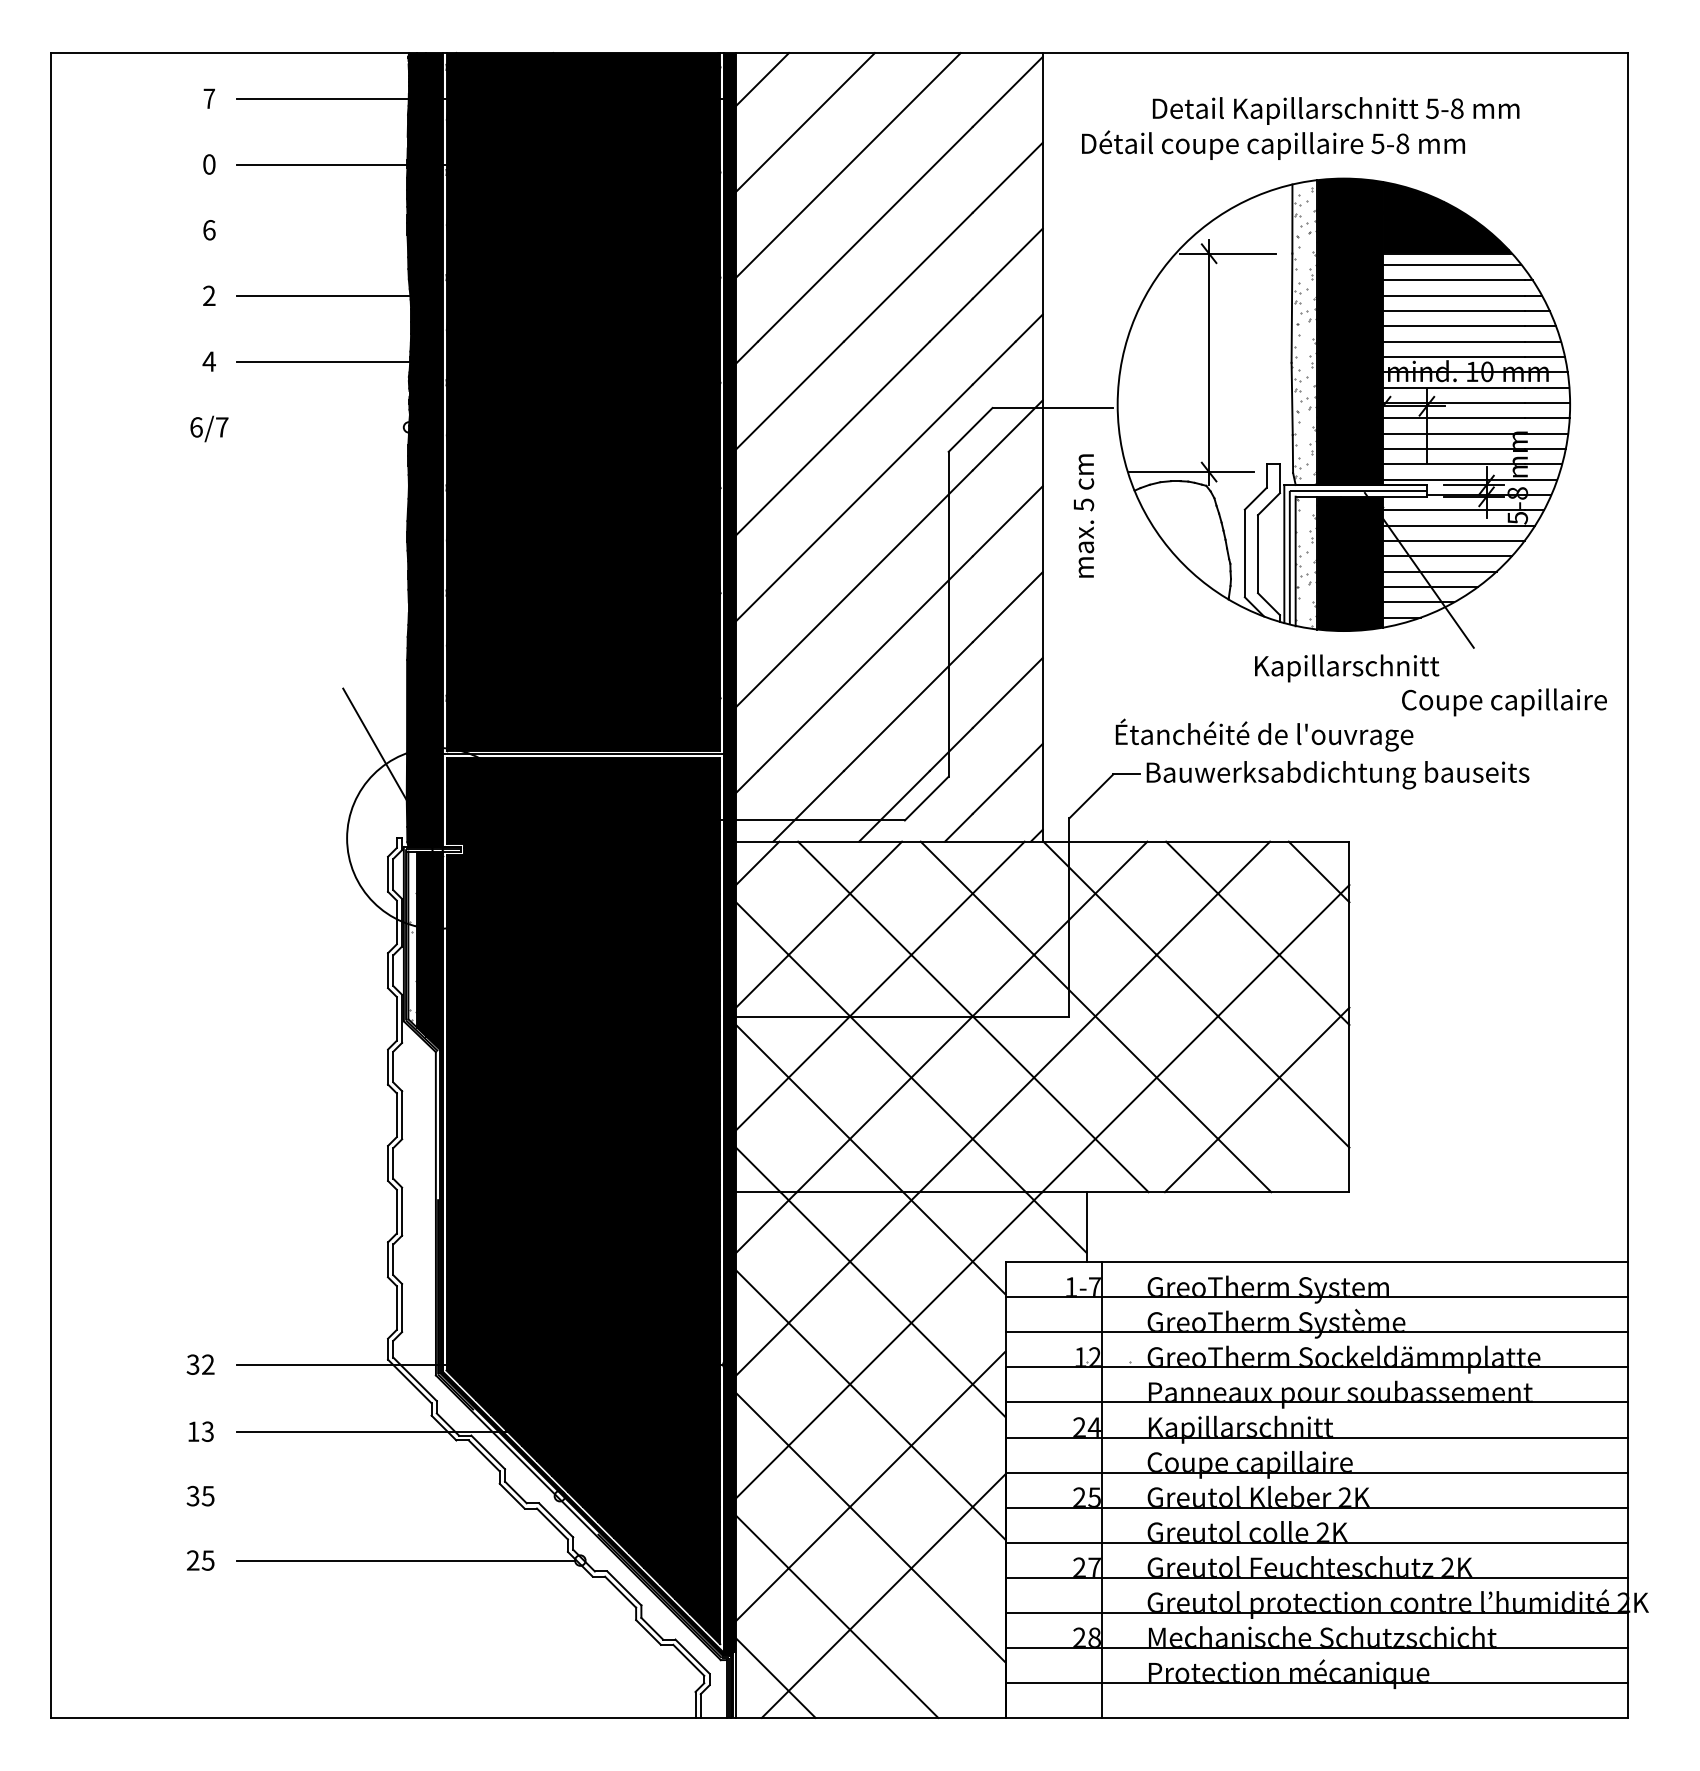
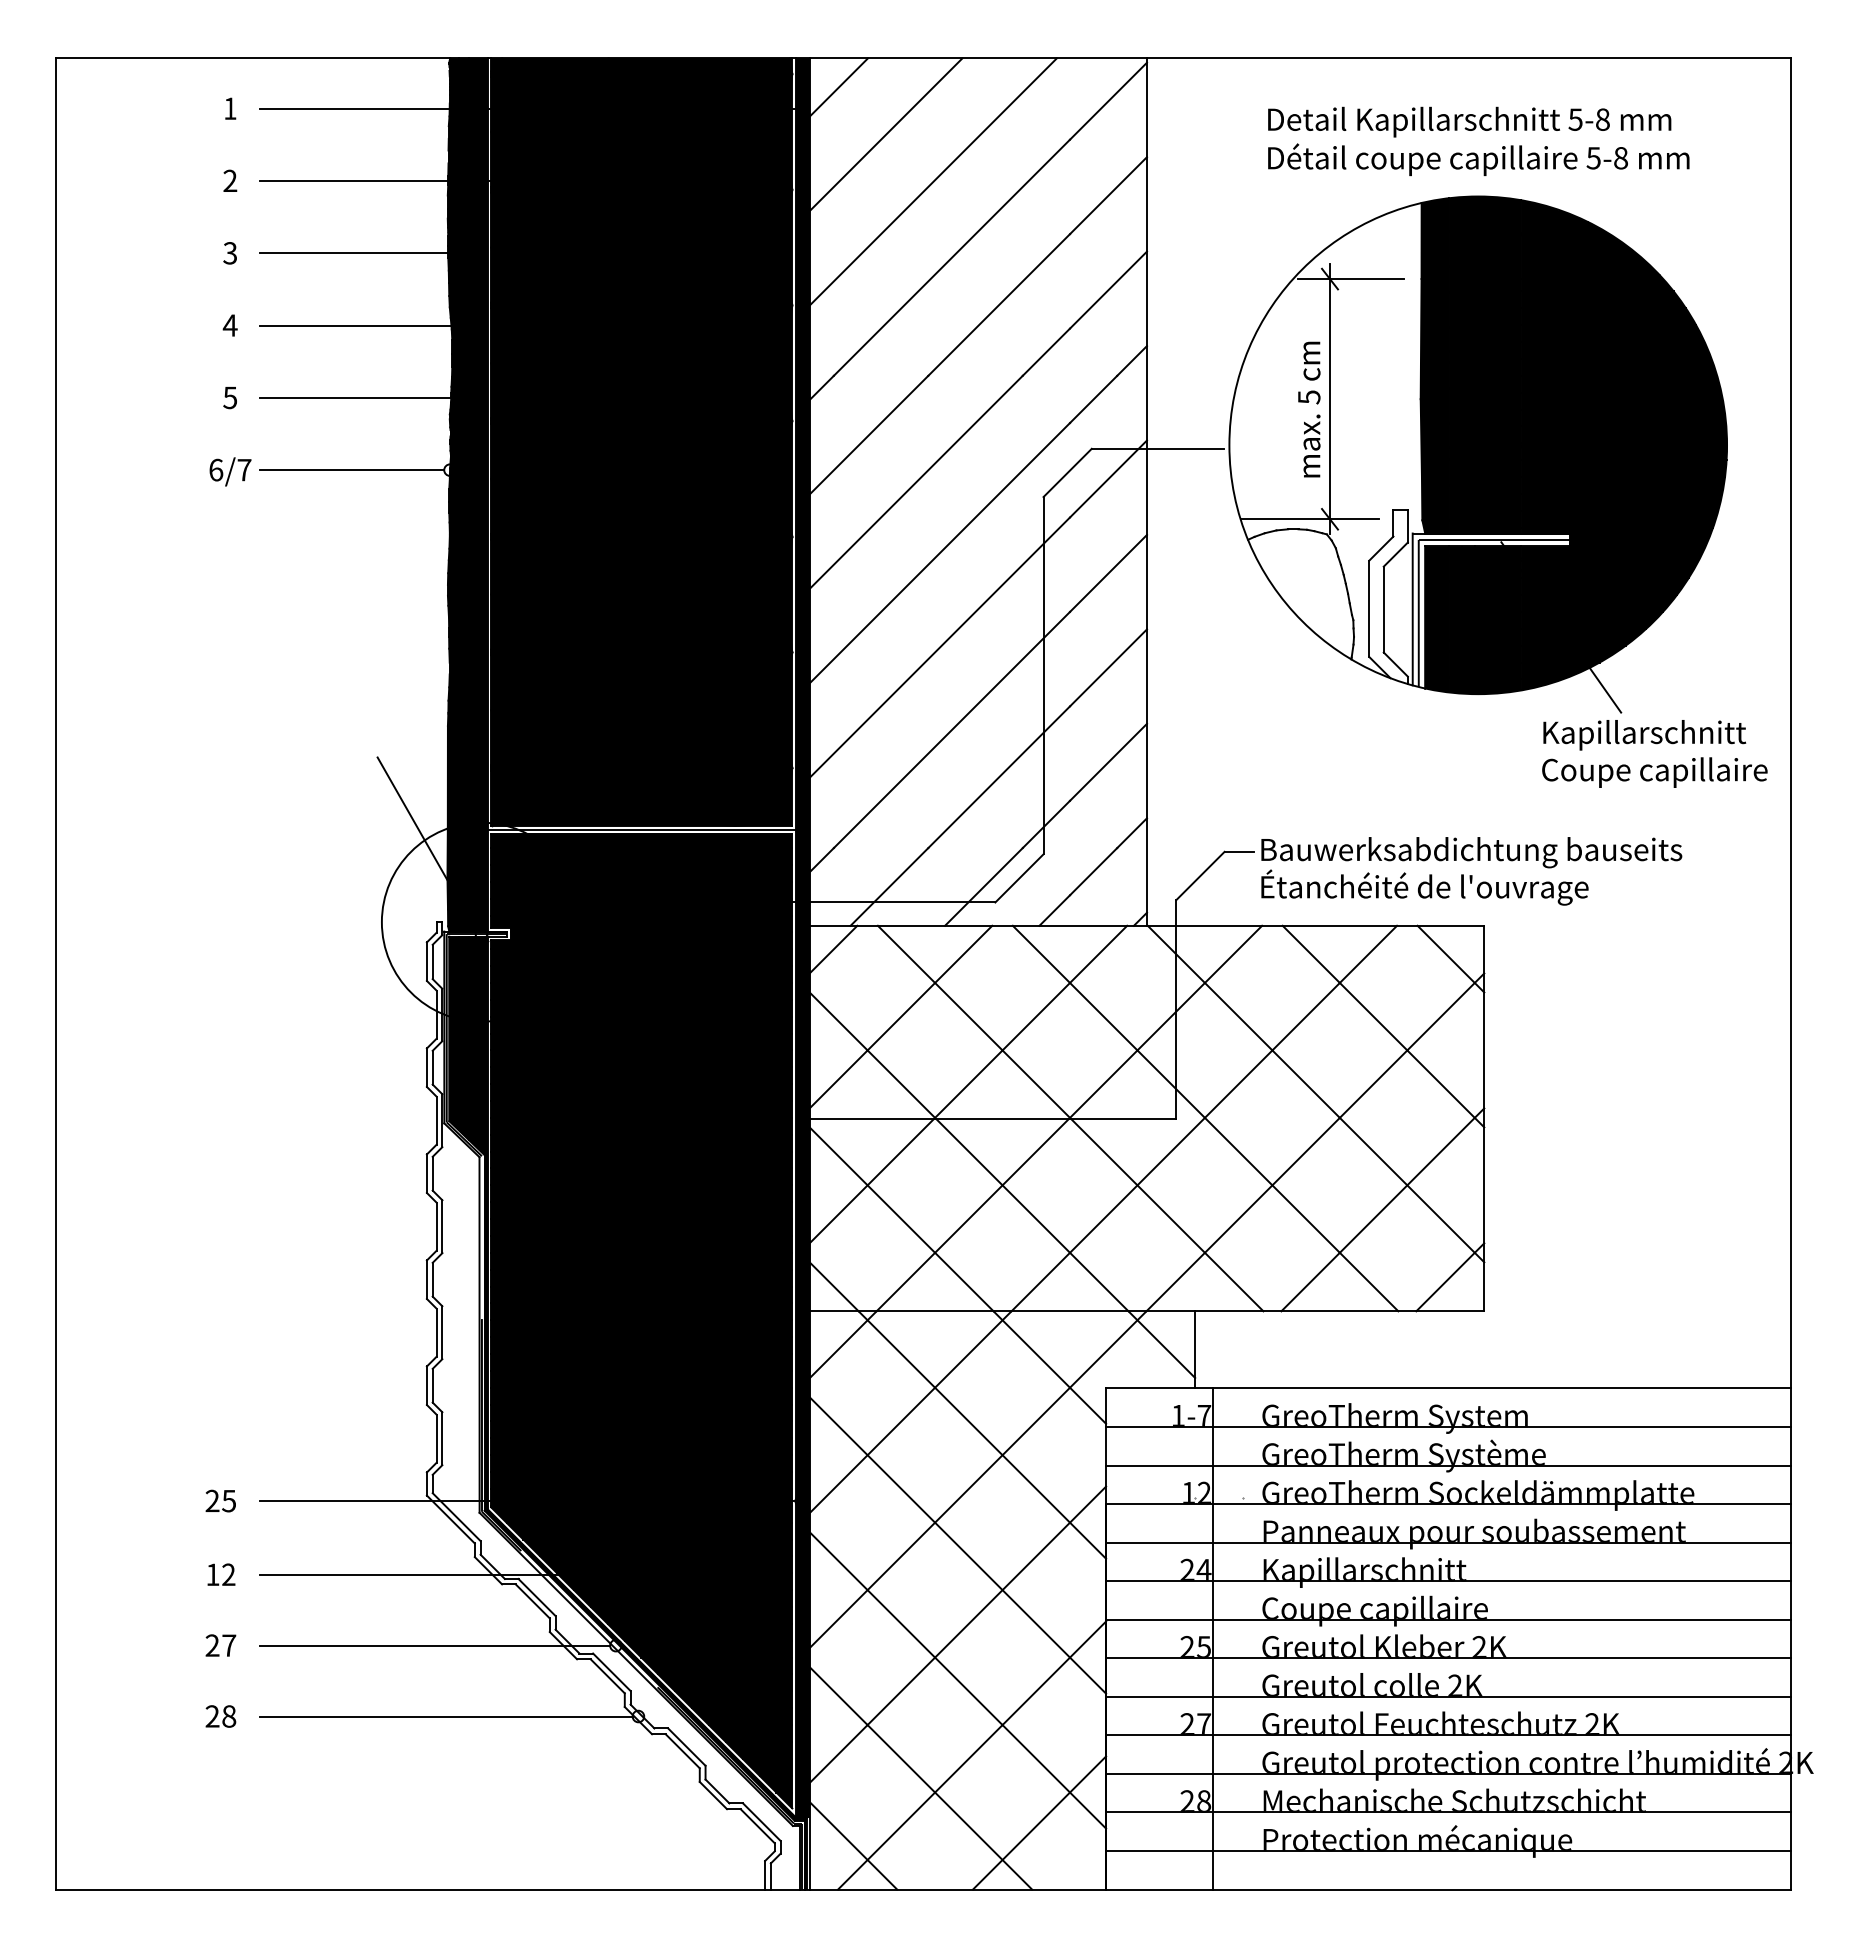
text: (209, 98) -> (230, 108), 7 -> 1
text: (1273, 144) -> (1478, 159), moved
text: (209, 164) -> (230, 180), 0 -> 2
text: (209, 230) -> (230, 253), 6 -> 3
line: (332, 230) -> (365, 253), added
text: (208, 295) -> (229, 325), 2 -> 4
fill: (1304, 332) -> (1434, 365), added
text: (208, 361) -> (229, 397), 4 -> 5
line: (320, 427) -> (352, 470), added
fill: (1476, 440) -> (1624, 484), added
text: (1084, 515) -> (1309, 409), moved
fill: (1306, 563) -> (1437, 619), added
text: (1346, 668) -> (1644, 735), moved
text: (1264, 735) -> (1424, 887), moved
fill: (412, 939) -> (453, 1033), added
line: (1318, 1161) -> (1450, 1277), added
text: (200, 1364) -> (220, 1500), 32 -> 25
text: (207, 1432) -> (228, 1575), 13 -> 12
text: (200, 1496) -> (220, 1645), 35 -> 27
line: (395, 1496) -> (435, 1645), added
text: (208, 1560) -> (229, 1716), 25 -> 28
line: (945, 1656) -> (1039, 1822), added

